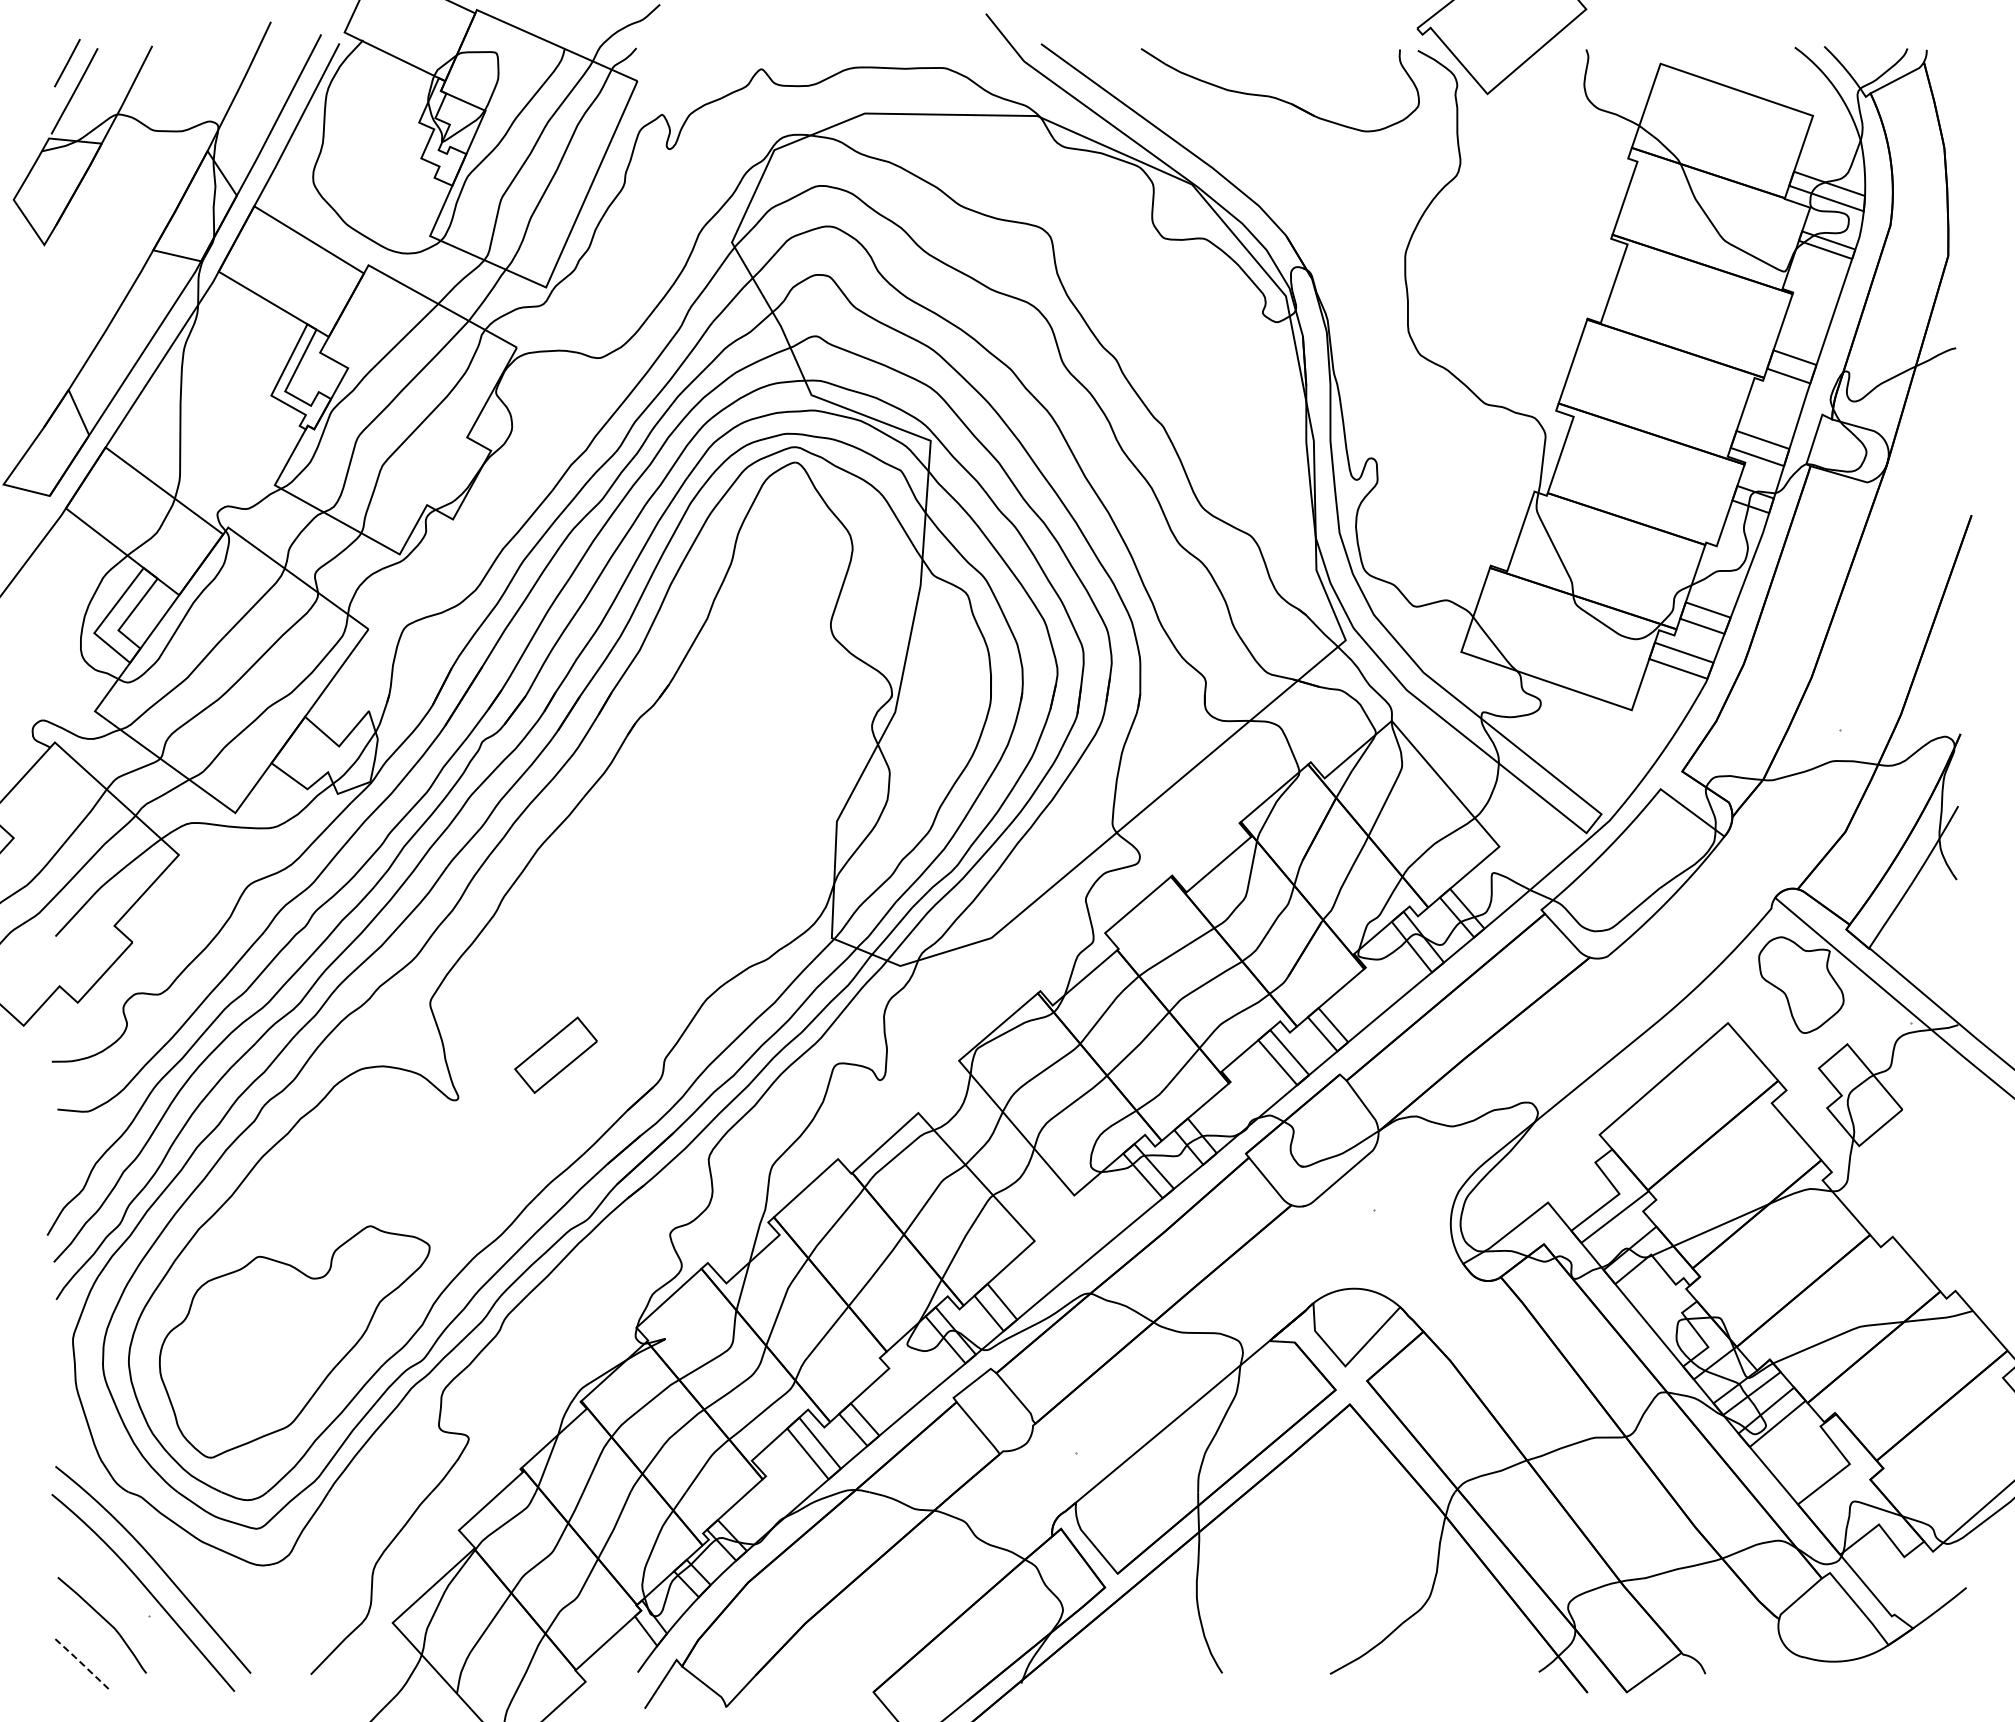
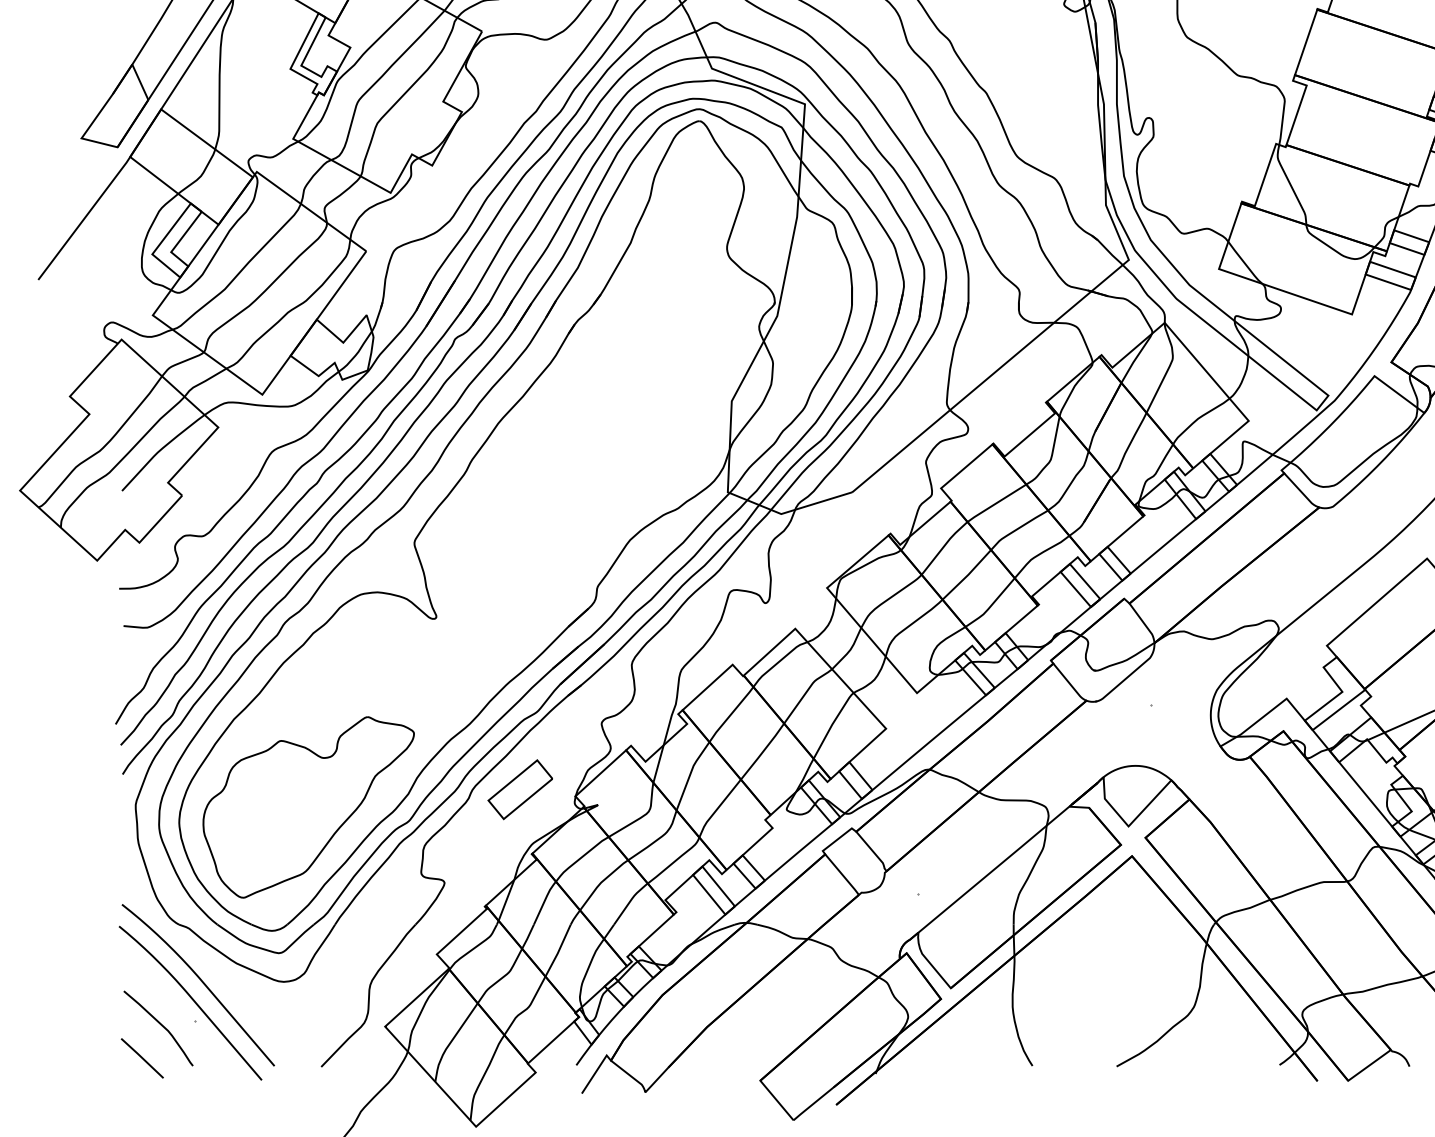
part: (555, 1054) -> (520, 789), moved
line: (80, 1662) -> (141, 1057), dashed -> solid

